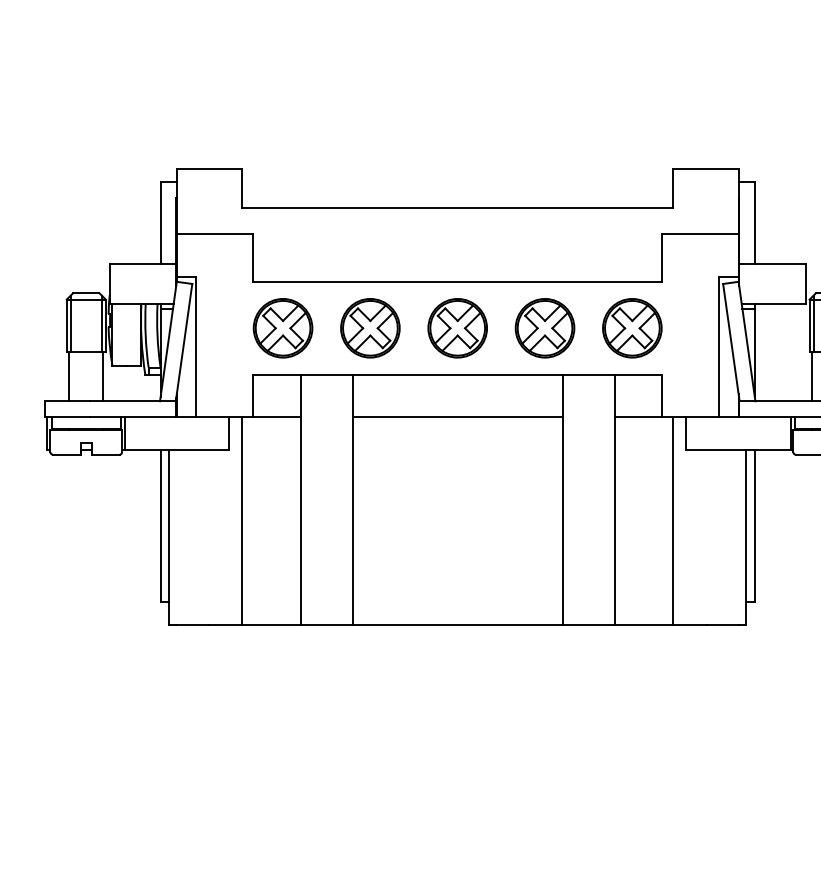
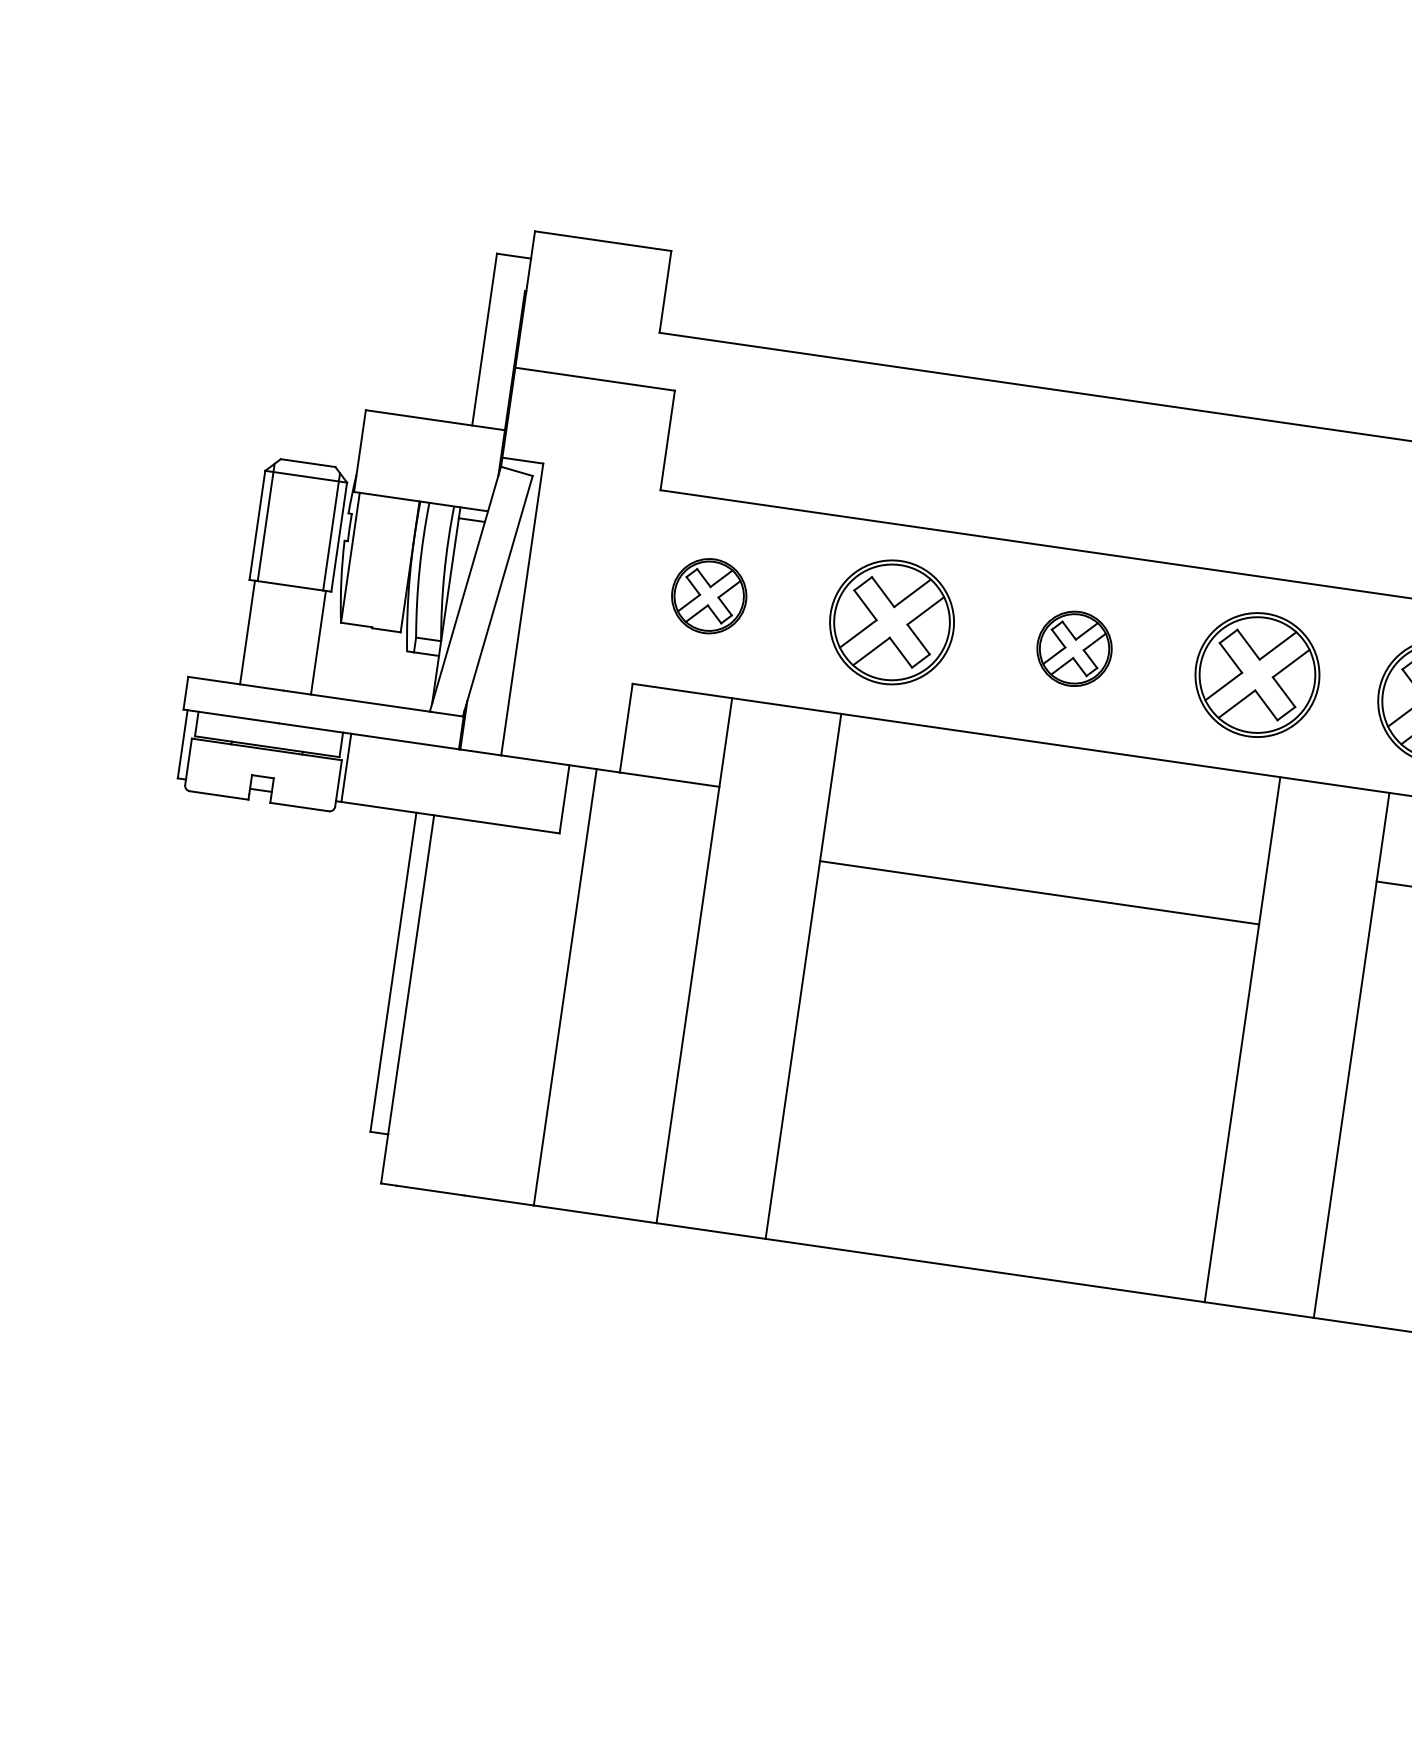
part: (282, 328) -> (708, 596), size x0.6
part: (457, 328) -> (1074, 649), size x0.6
line: (457, 416) -> (1039, 891), moved

